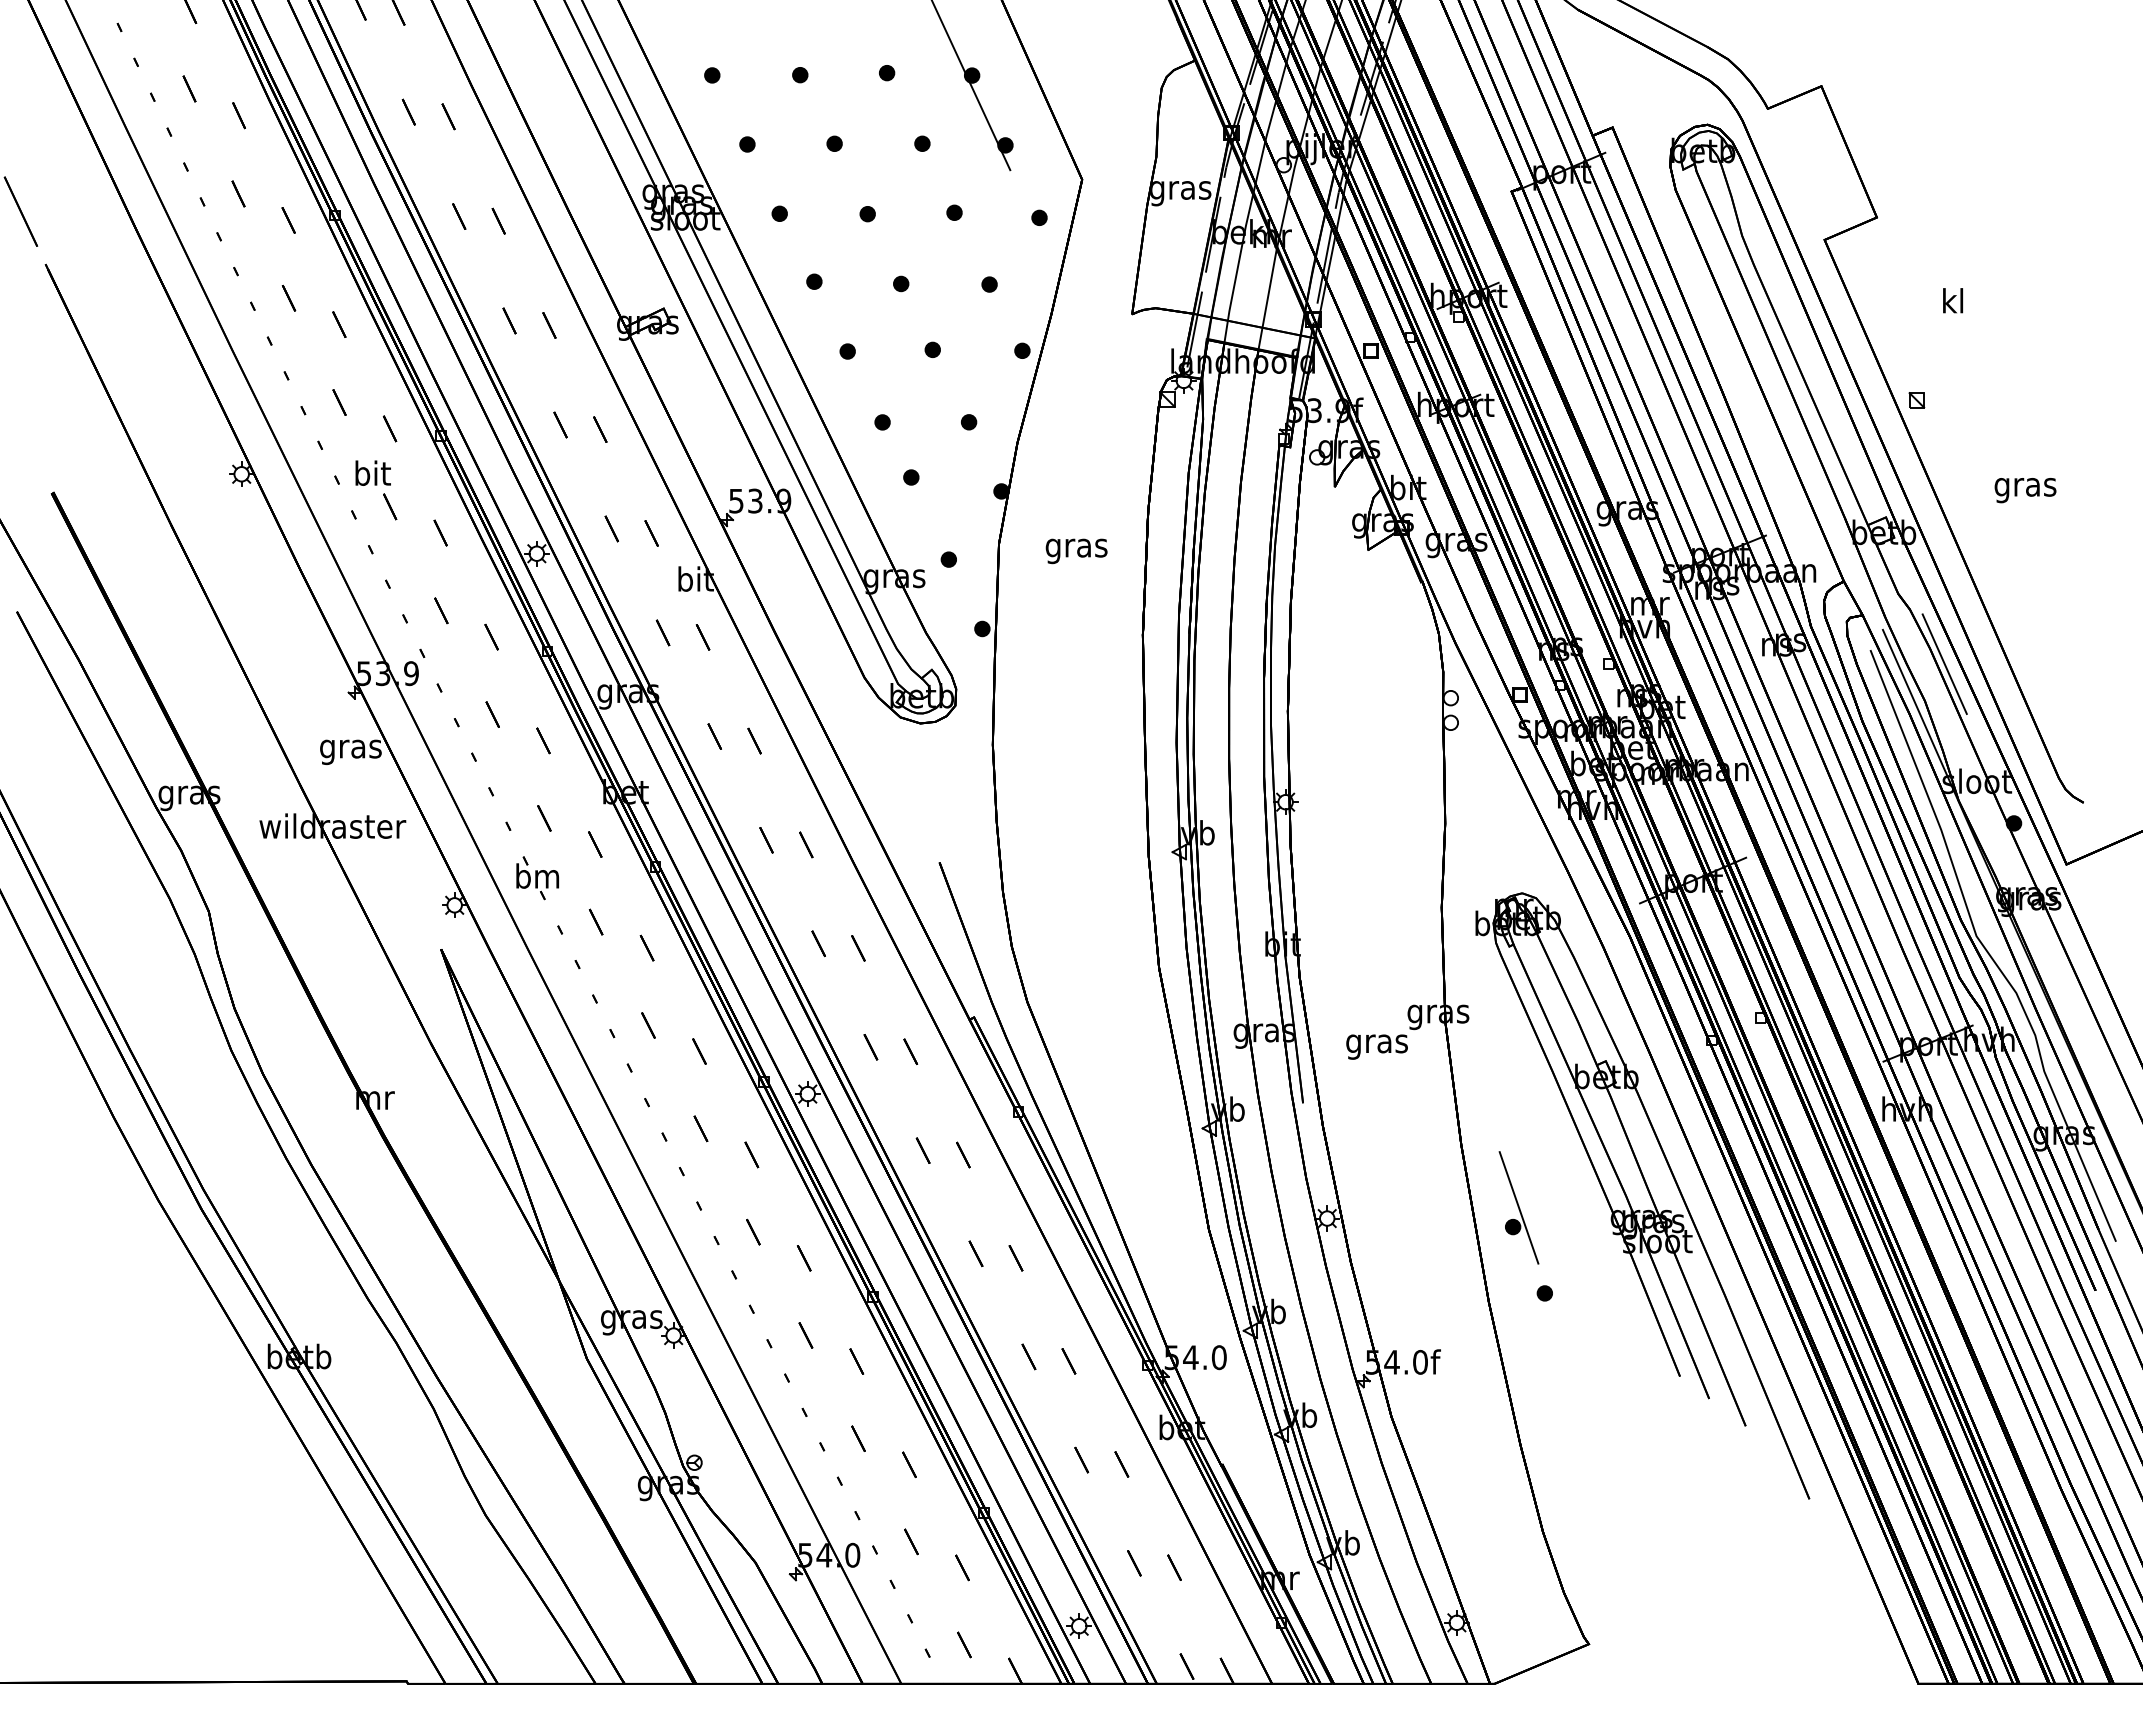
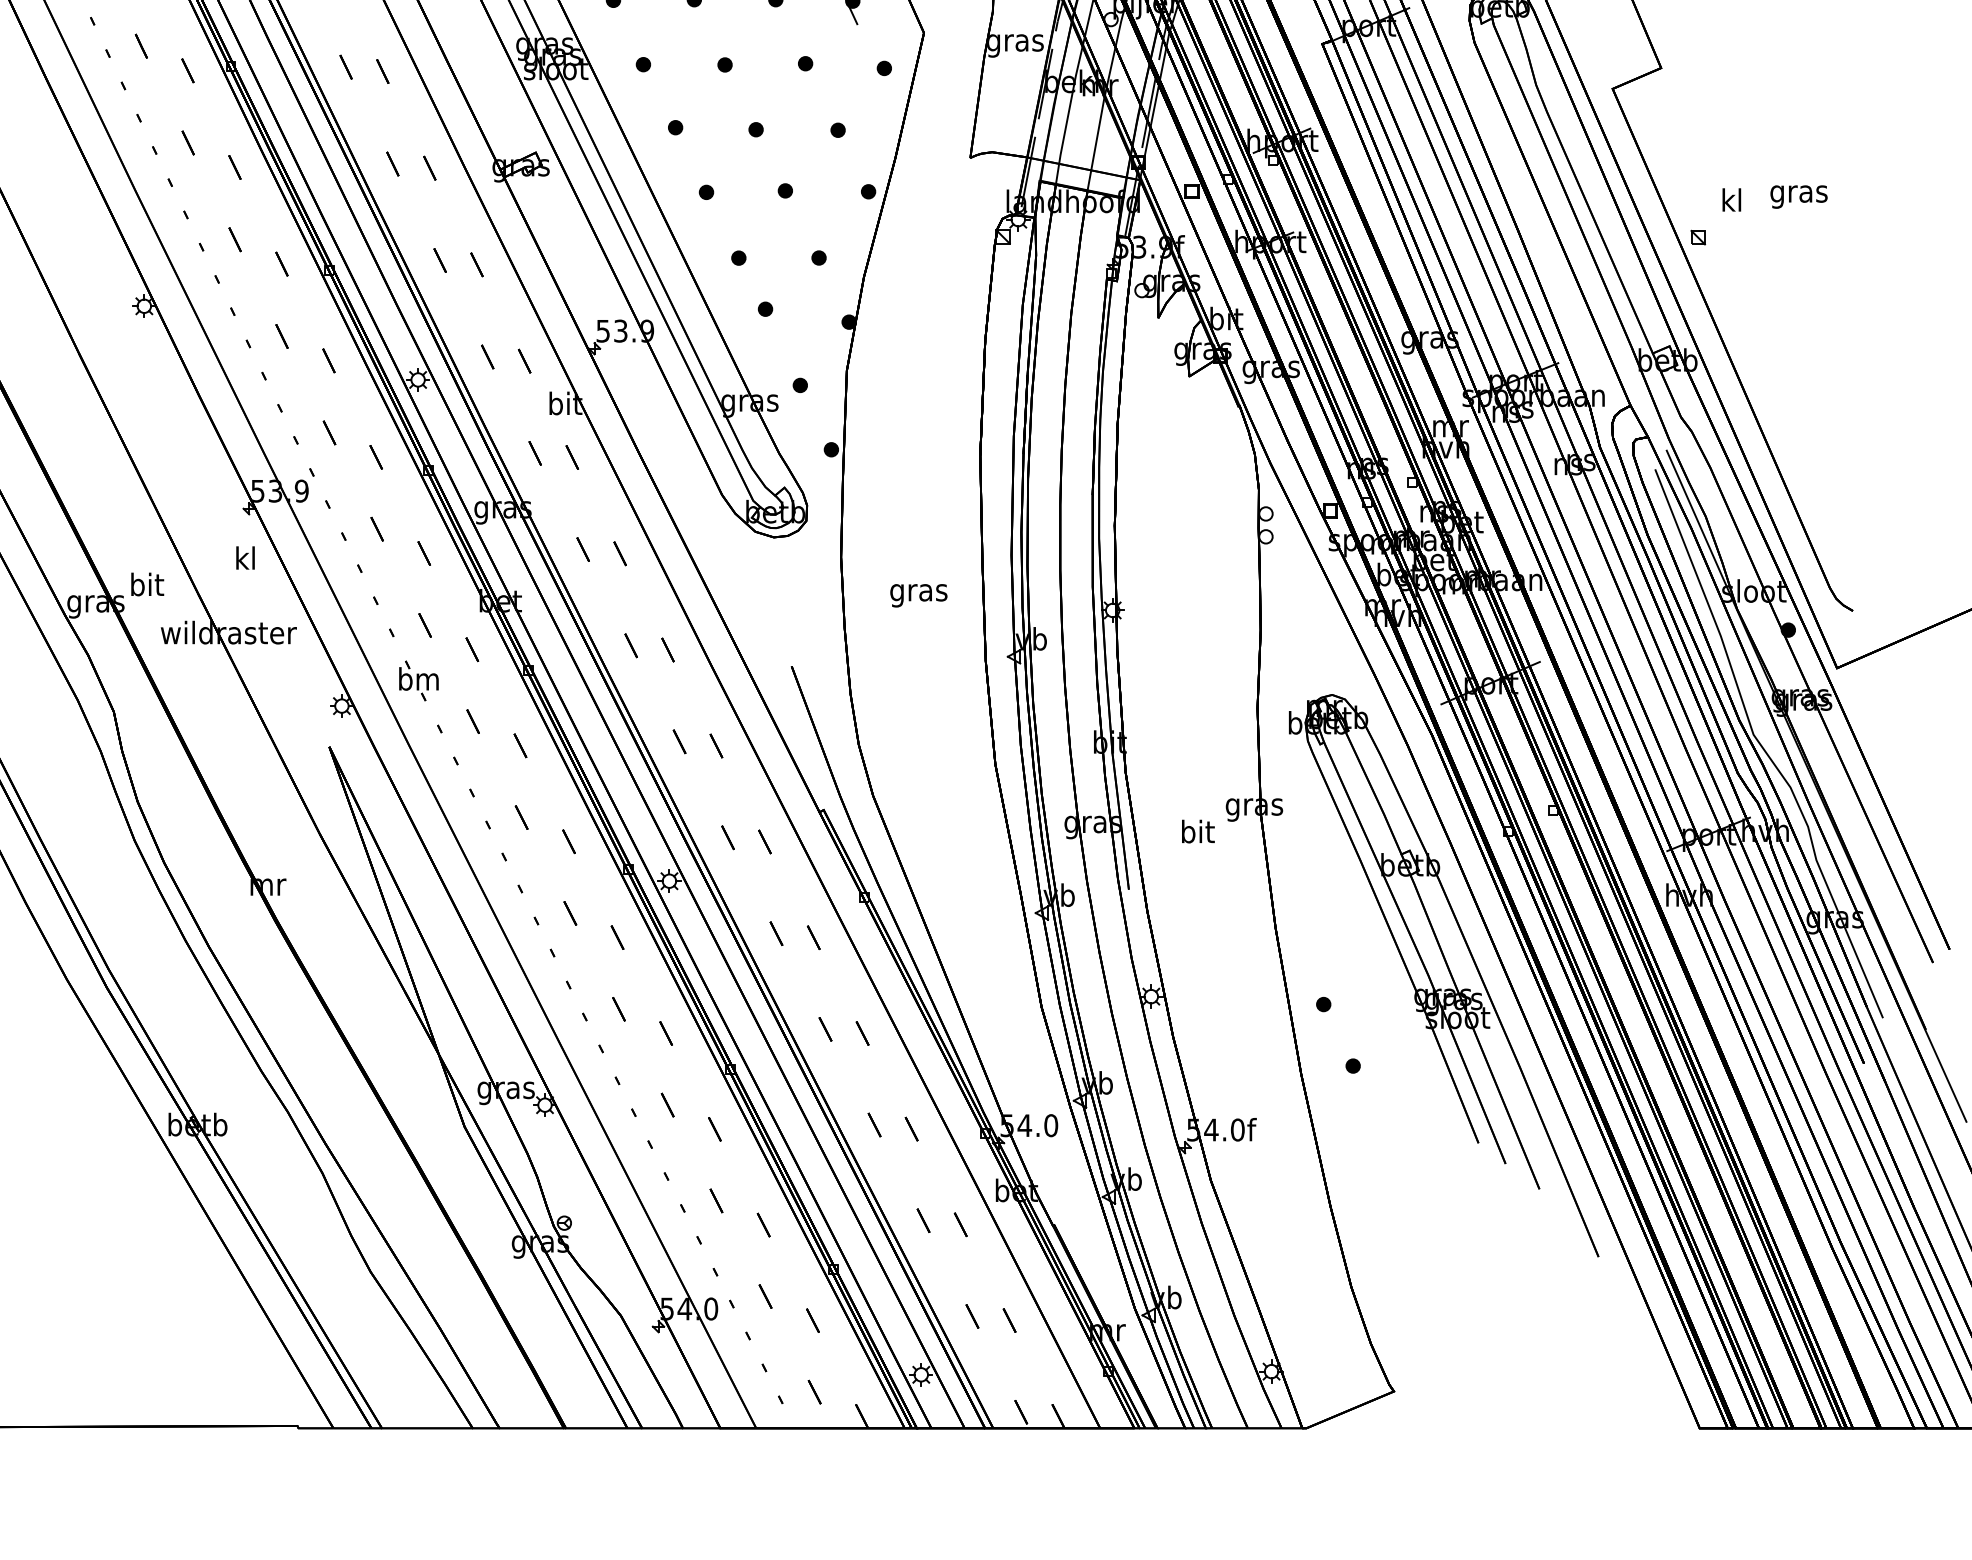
text: (1952, 300) -> (1731, 199), moved
text: (372, 472) -> (146, 583), moved
text: (2025, 490) -> (1799, 197), moved
text: (1076, 551) -> (918, 595), moved
line: (1944, 663) -> (1723, 481), removed
text: (350, 749) -> (245, 561), gras -> kl
text: (1376, 1043) -> (1197, 834), gras -> bit
line: (1518, 1207) -> (1328, 986), removed

